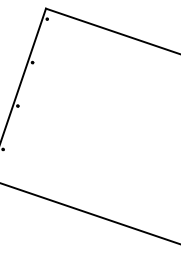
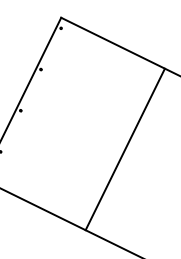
line: (126, 130) -> (125, 148), added

